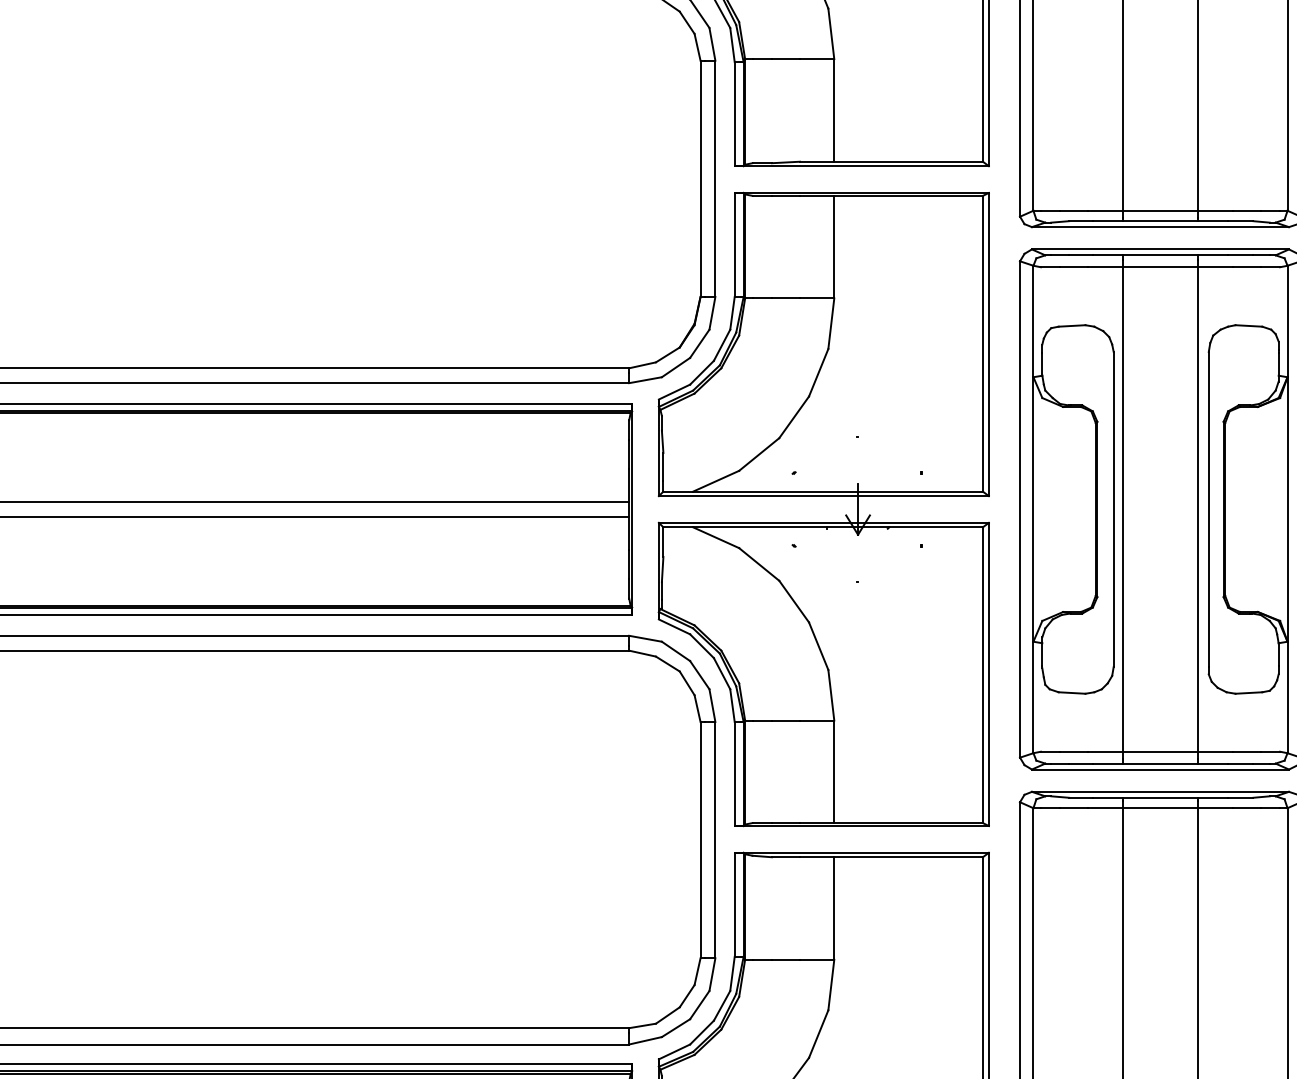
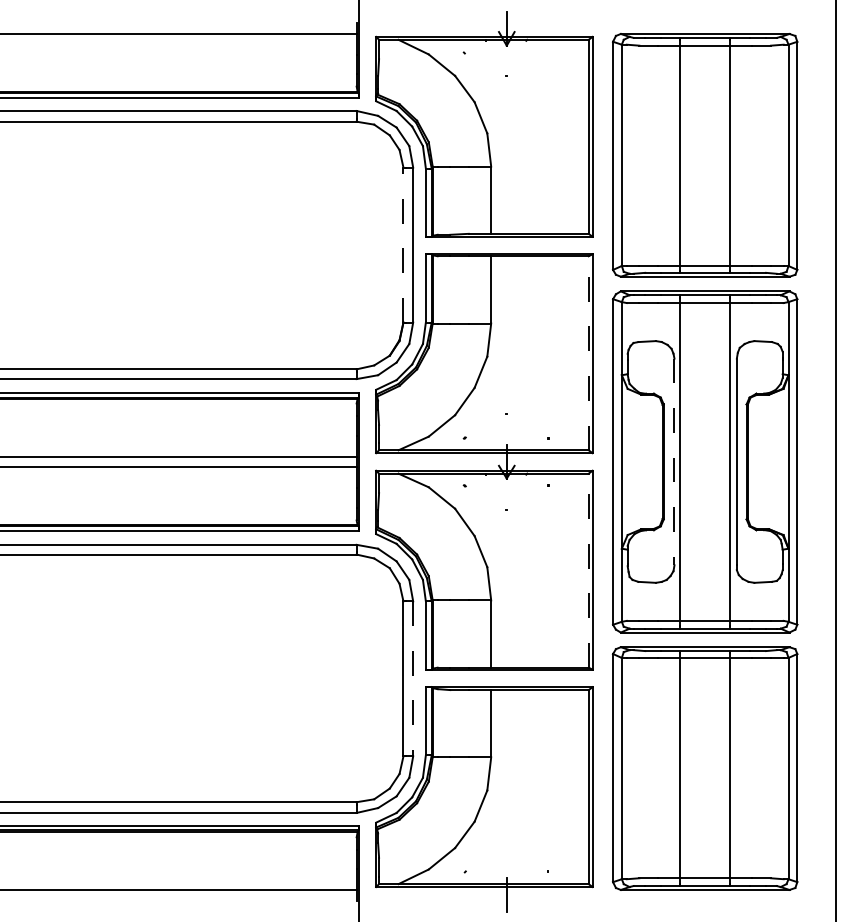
line: (700, 179) -> (403, 245), solid -> dashed
line: (982, 342) -> (588, 352), solid -> dashed
line: (1113, 510) -> (674, 462), solid -> dashed
line: (982, 674) -> (588, 570), solid -> dashed
line: (715, 839) -> (413, 678), solid -> dashed

